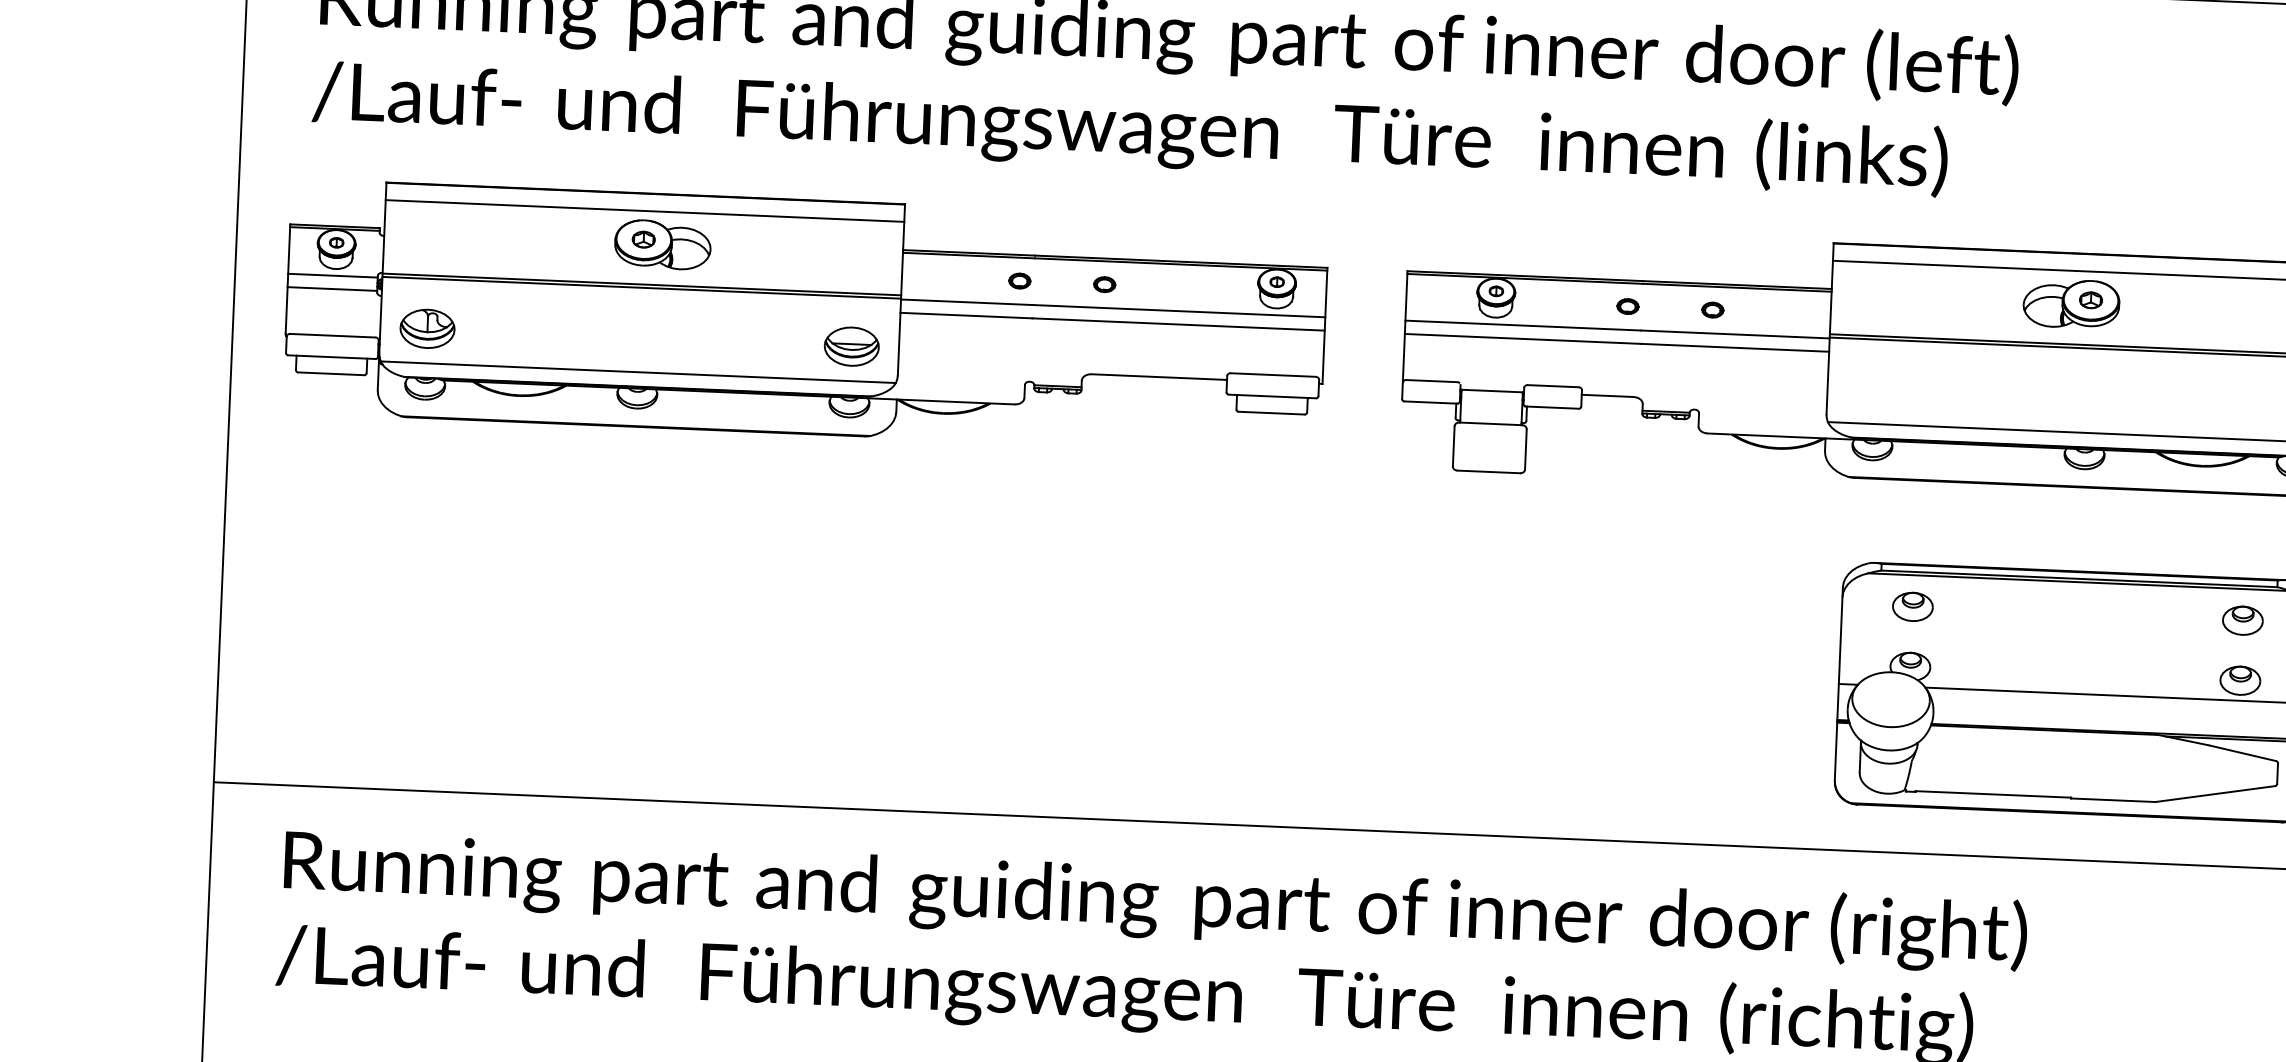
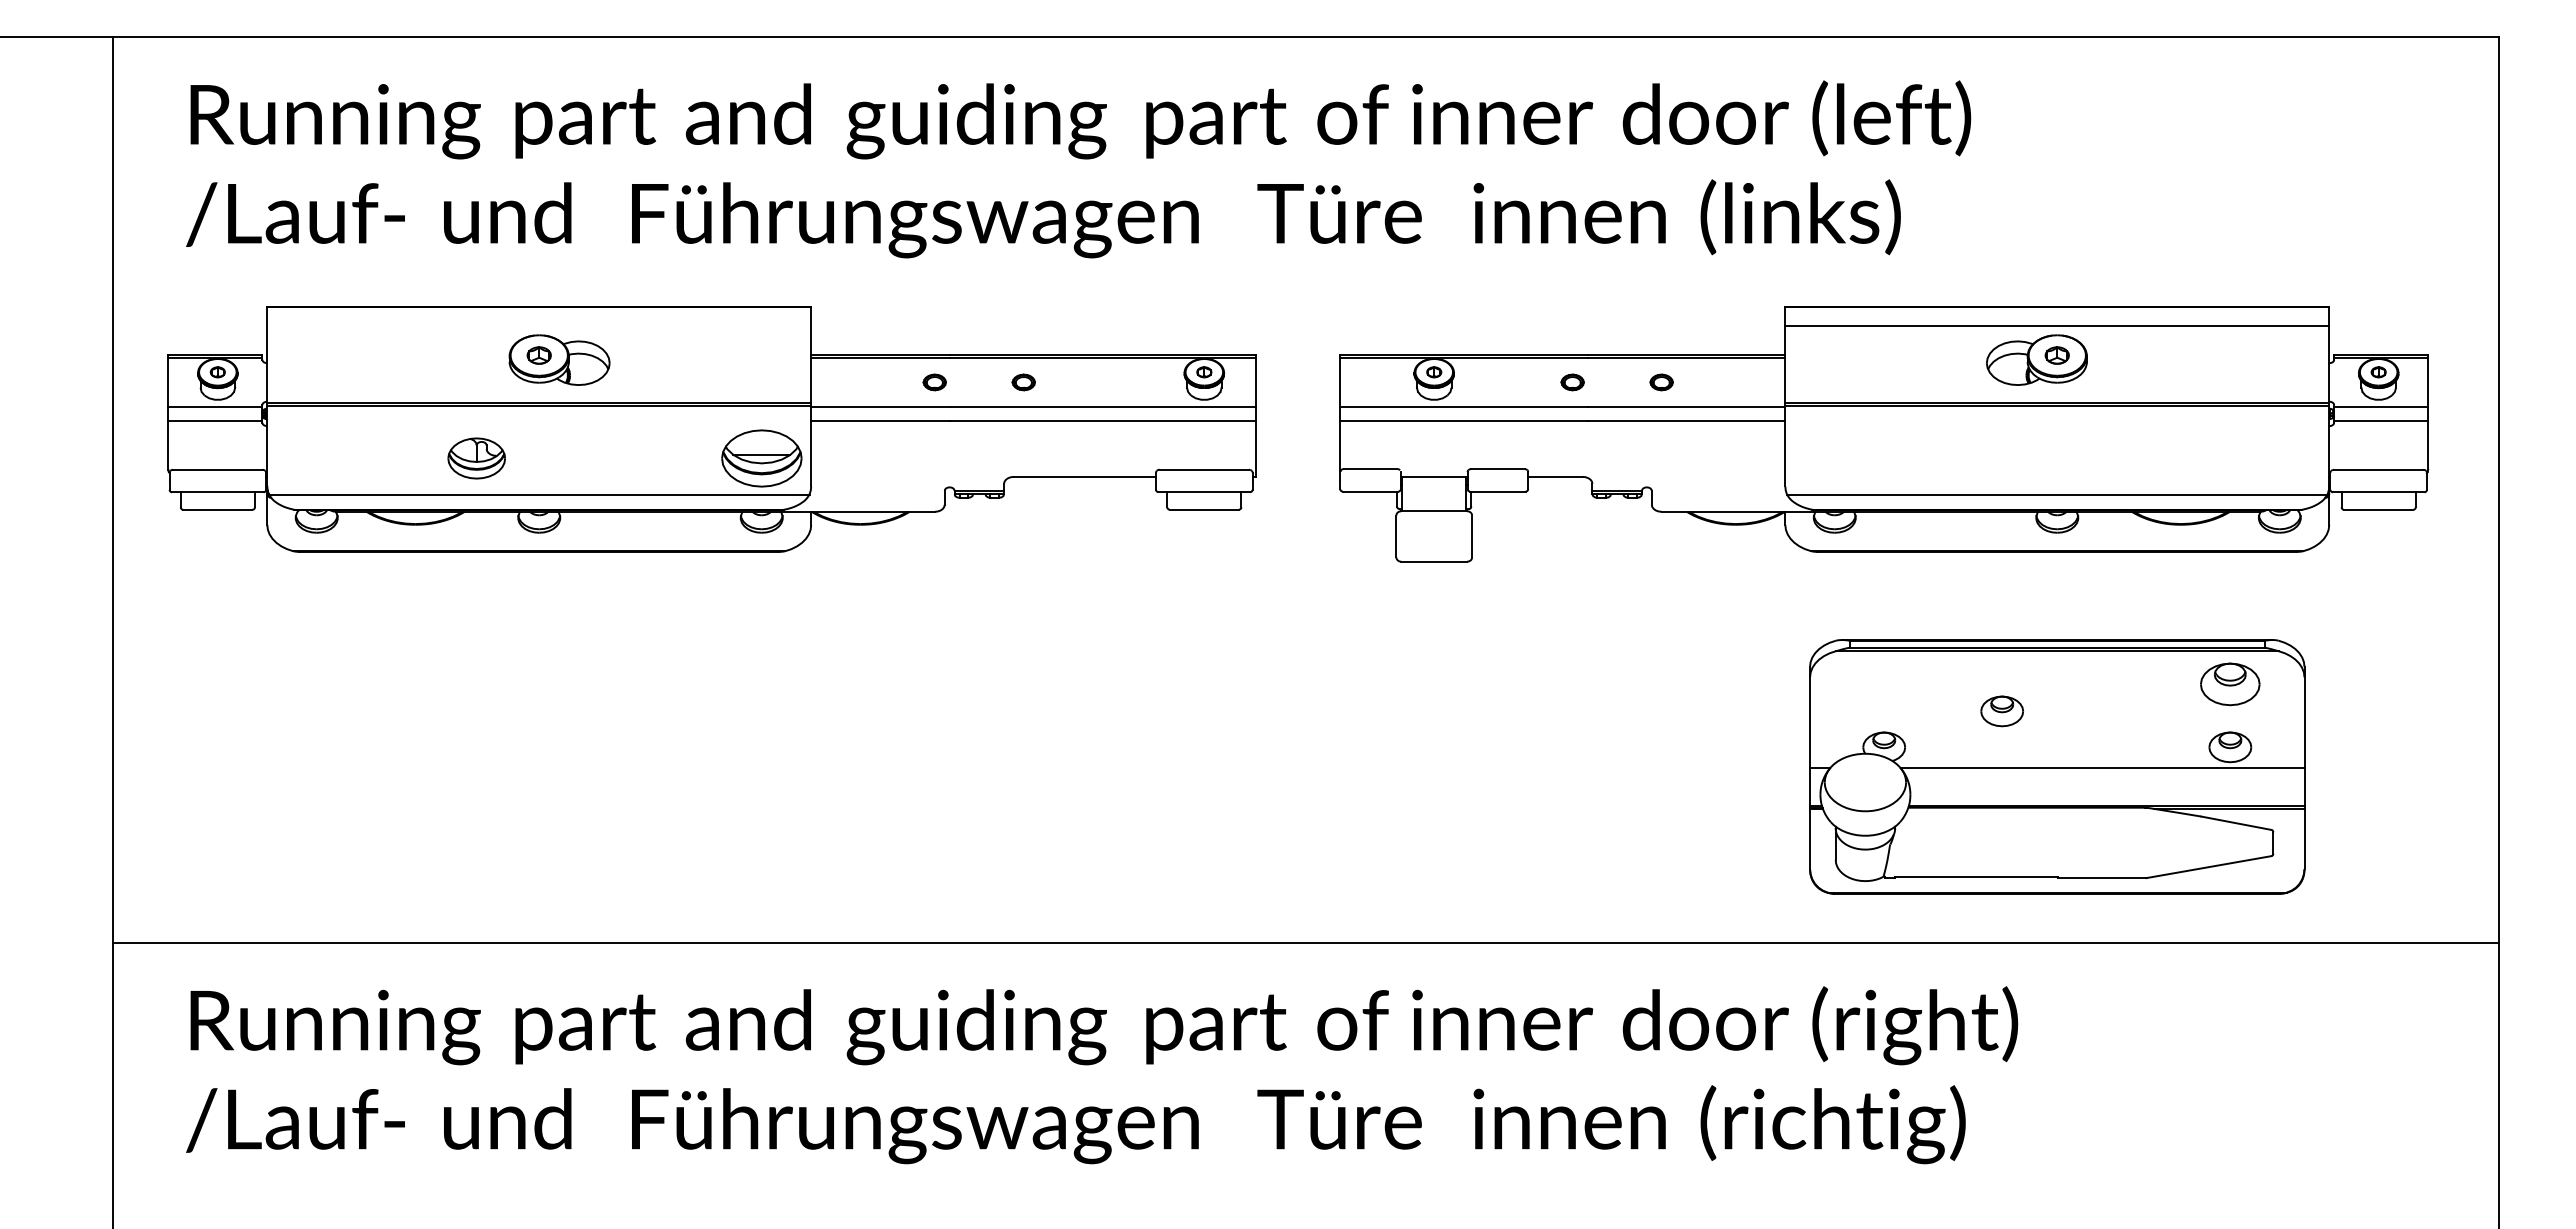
line: (645, 211) -> (539, 325), removed
part: (427, 328) -> (476, 458), moved
part: (851, 346) -> (761, 458), size x1.4
part: (1912, 606) -> (2001, 711), moved
part: (2243, 620) -> (2230, 684), size x1.4

